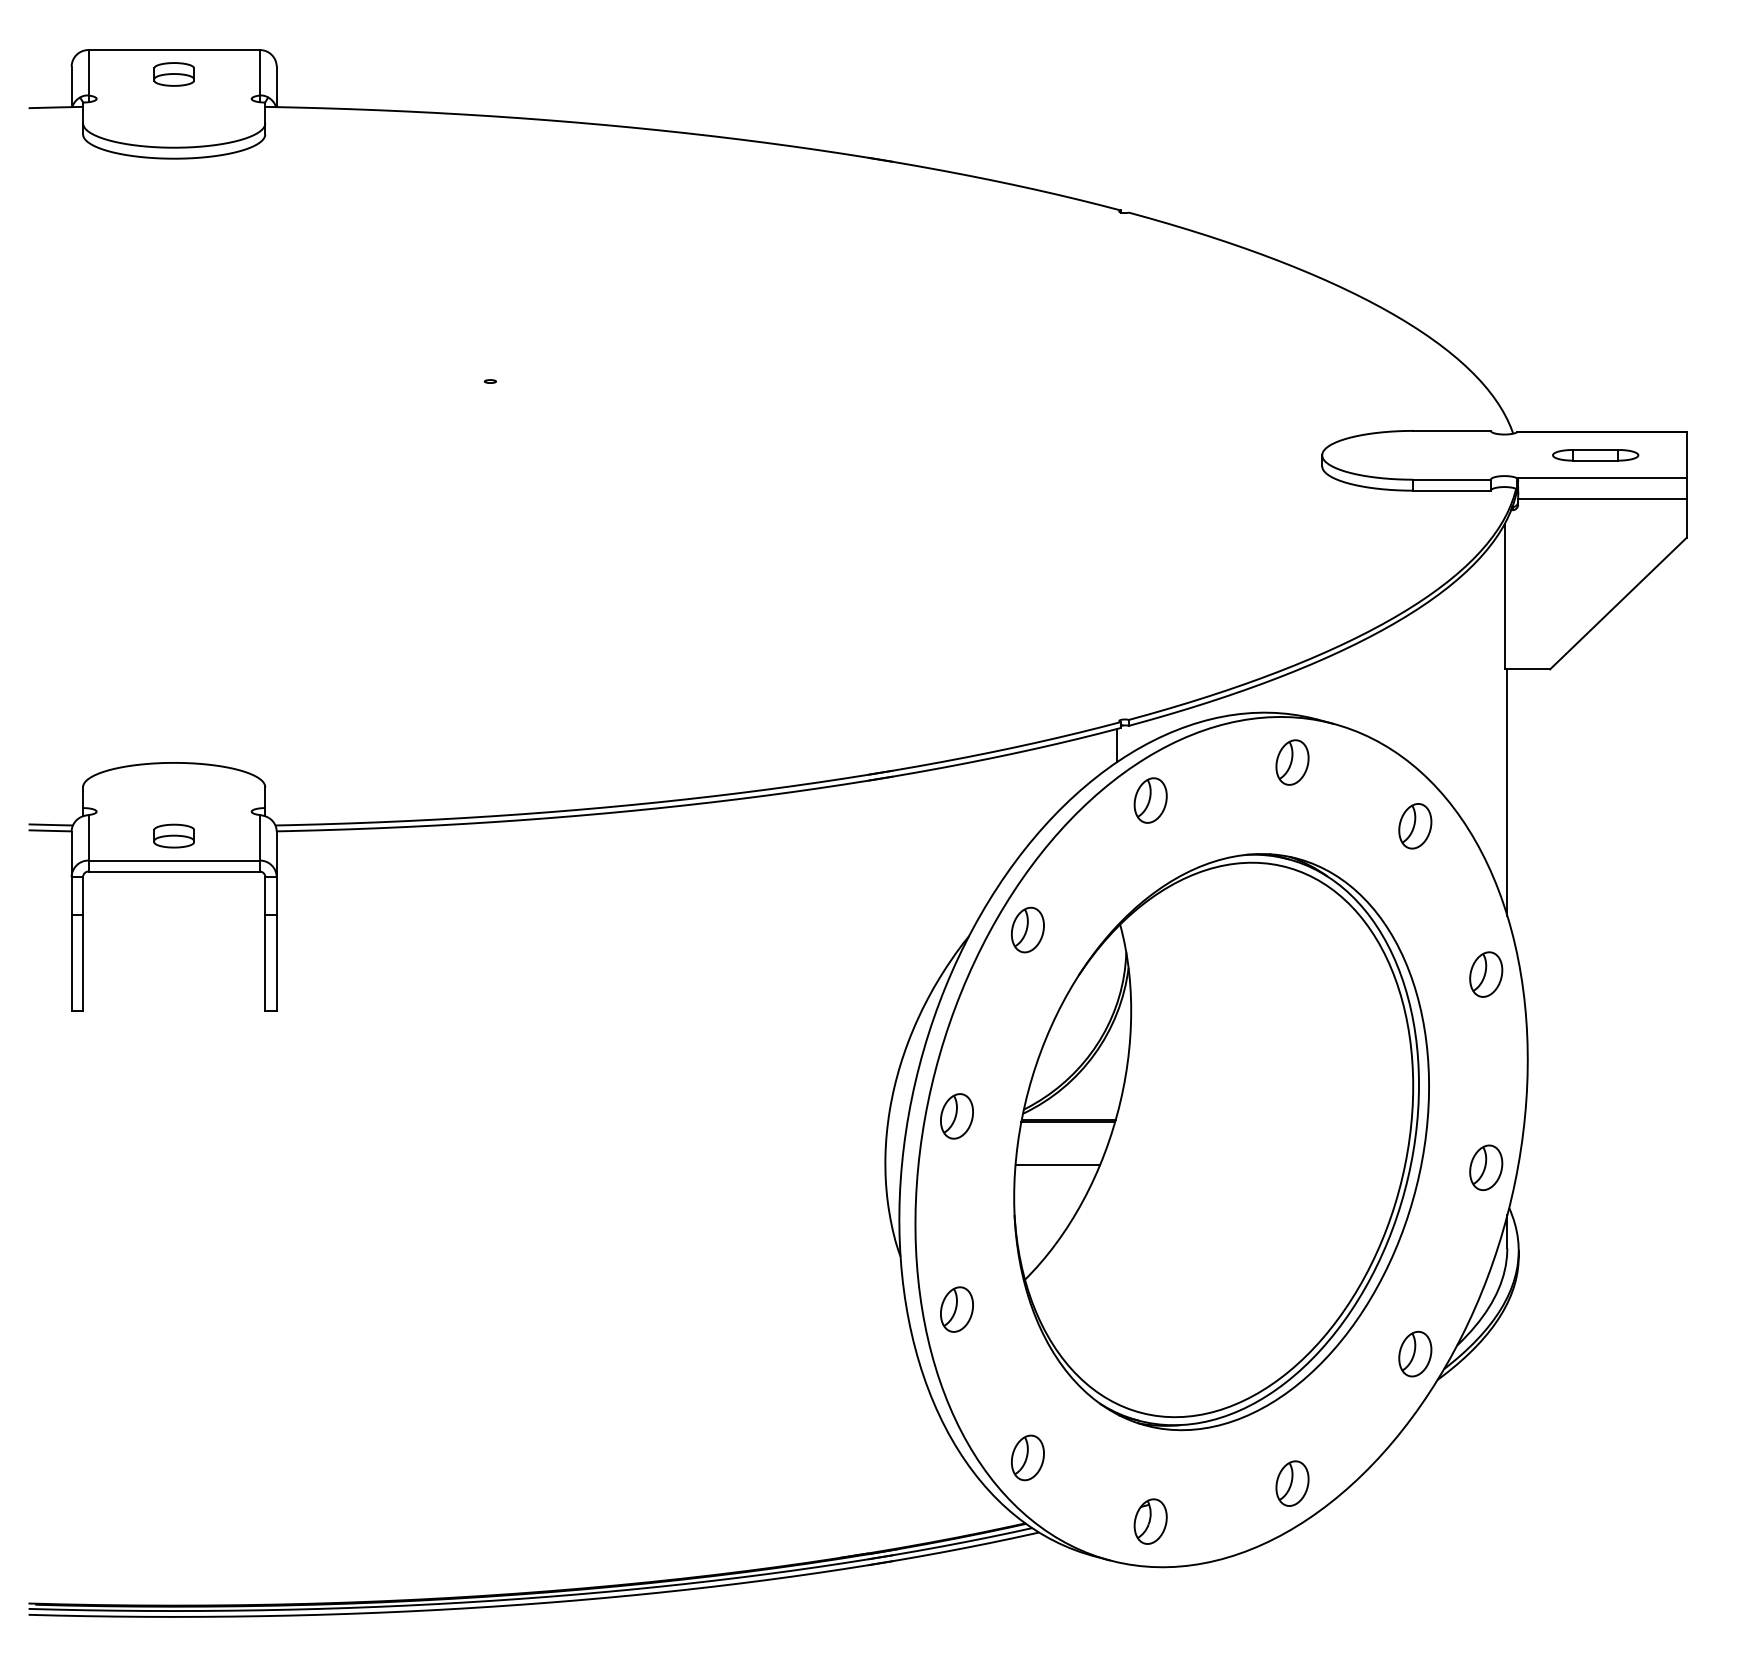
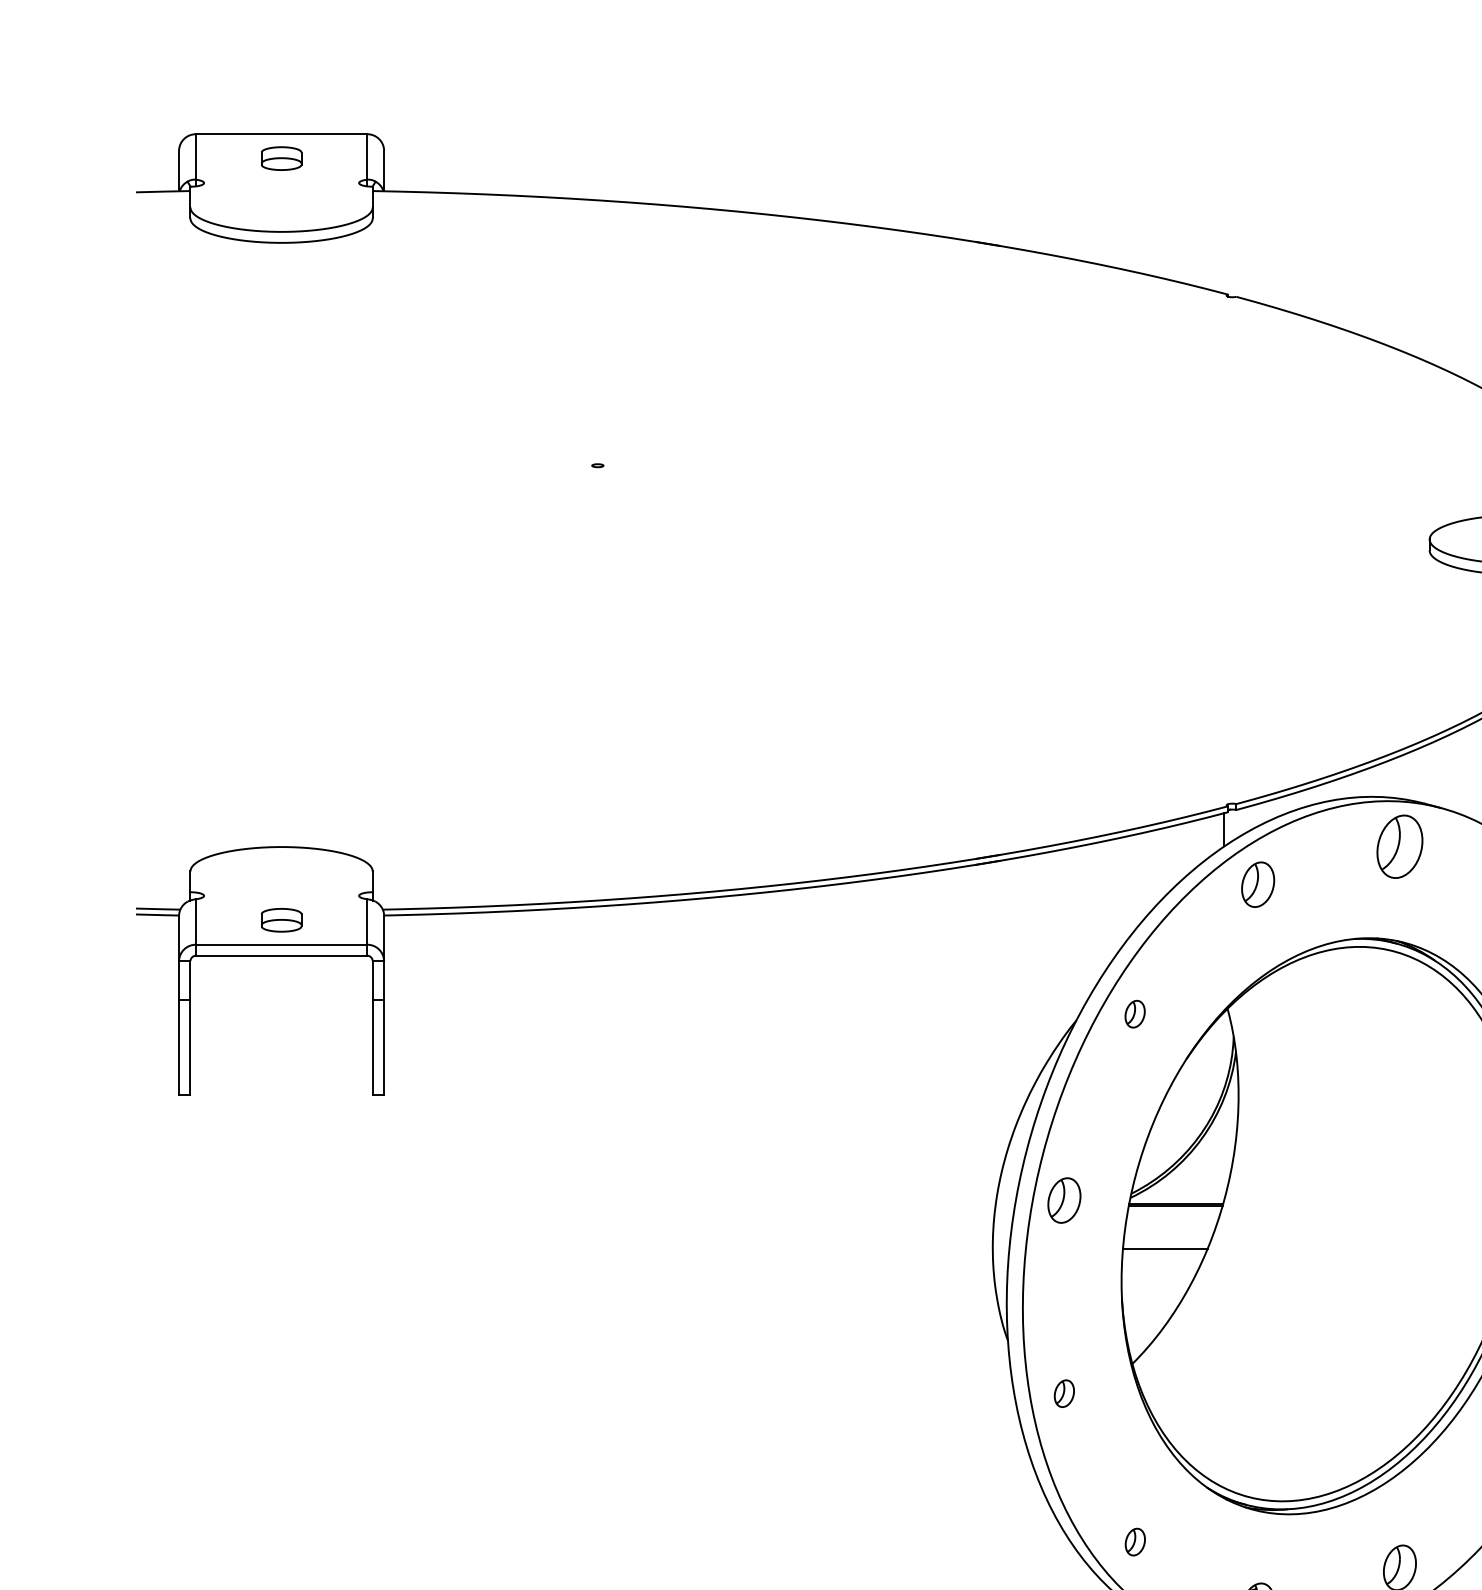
part: (1292, 762) -> (1399, 846), size x1.4
part: (1027, 929) -> (1134, 1013), size x0.6
part: (956, 1309) -> (1063, 1393), size x0.6
part: (1027, 1457) -> (1134, 1541), size x0.6

